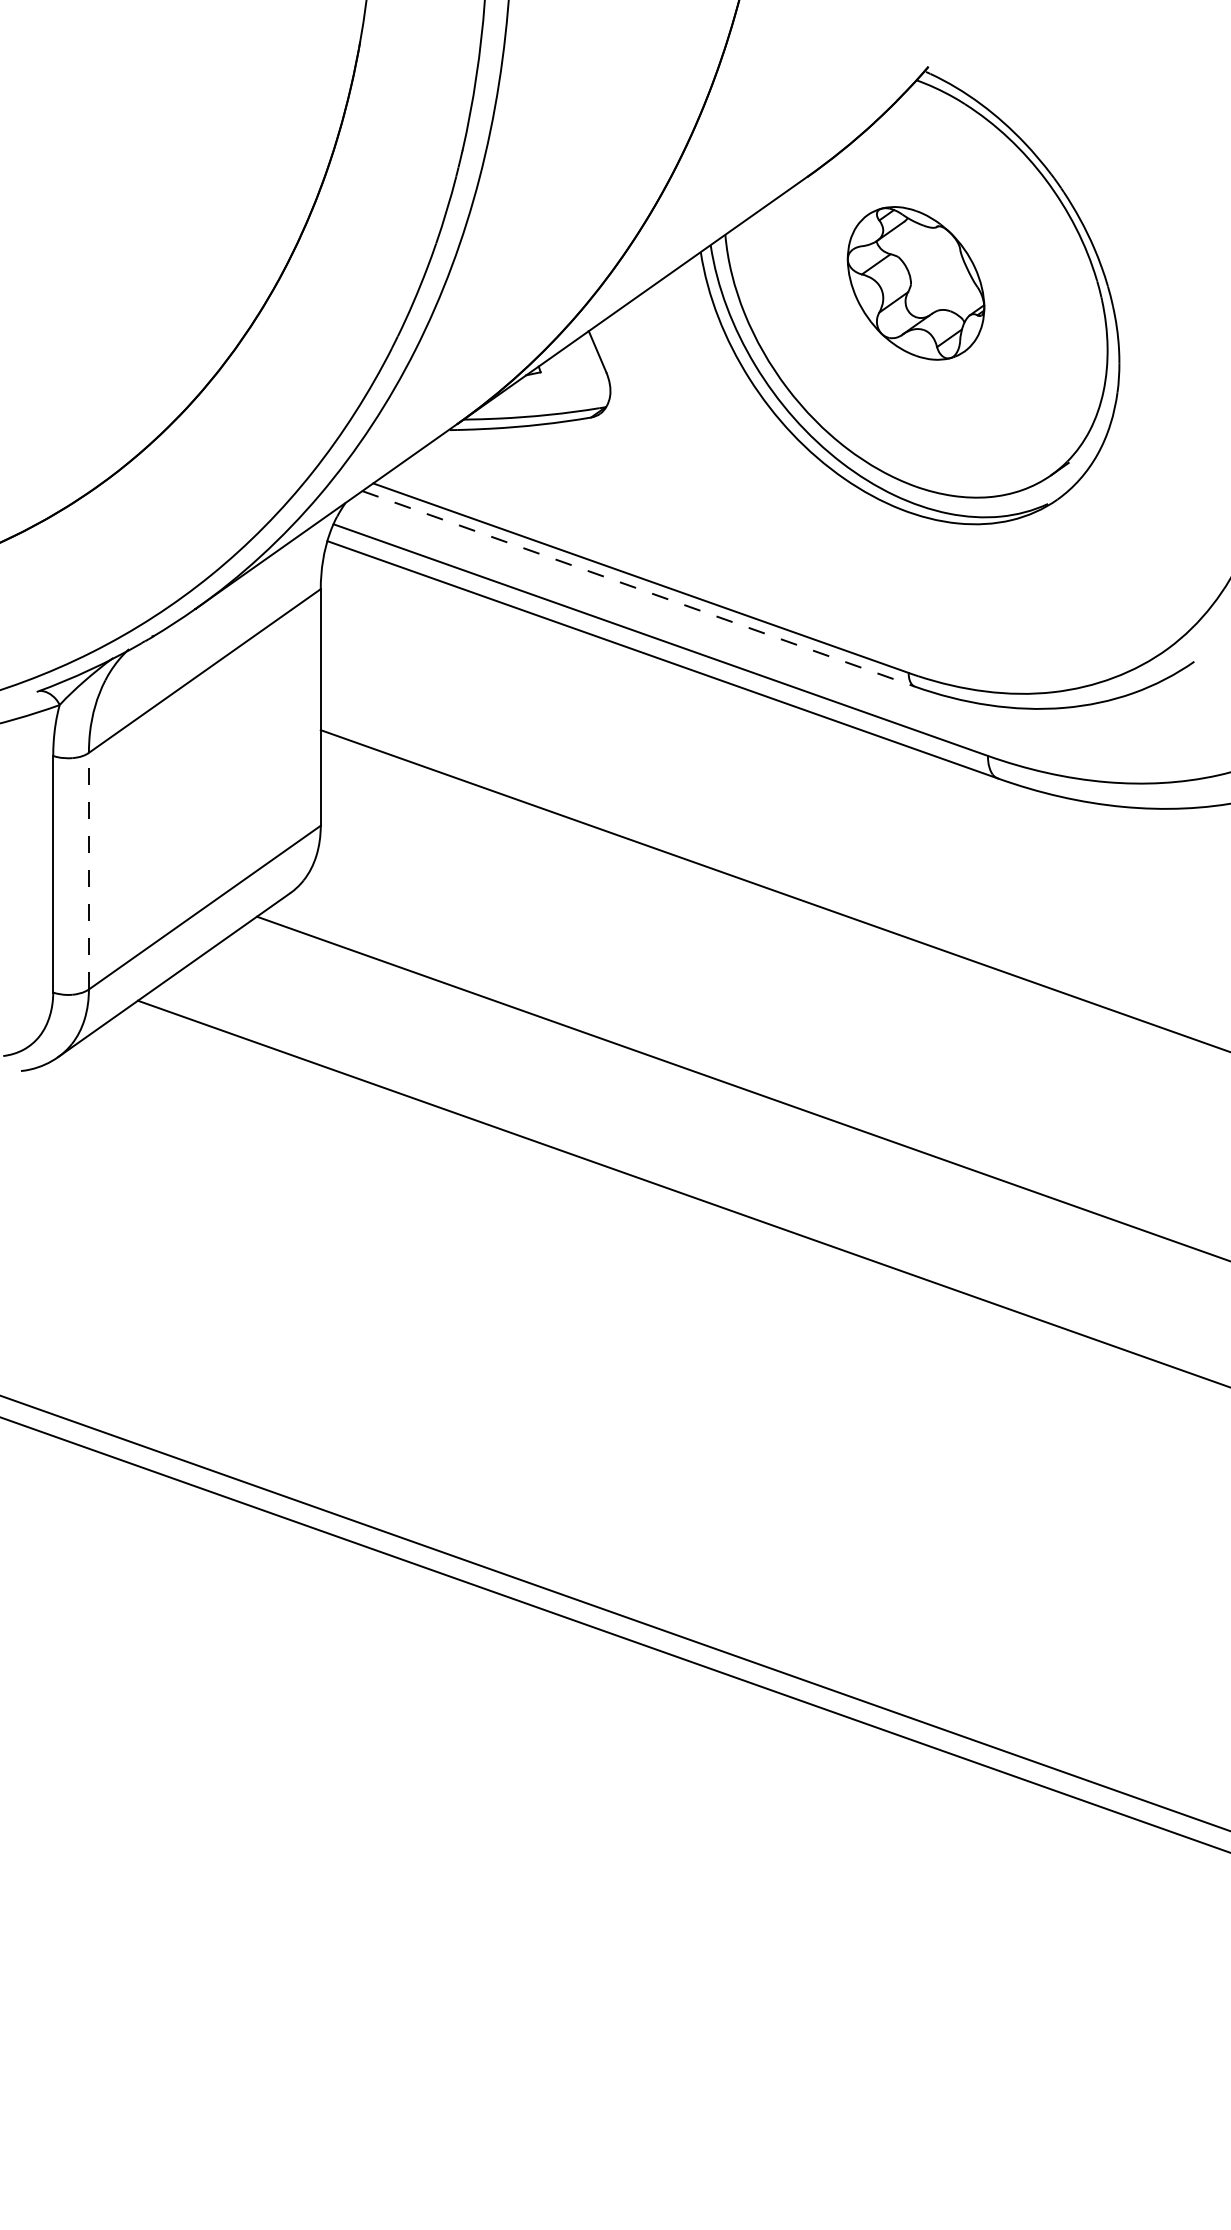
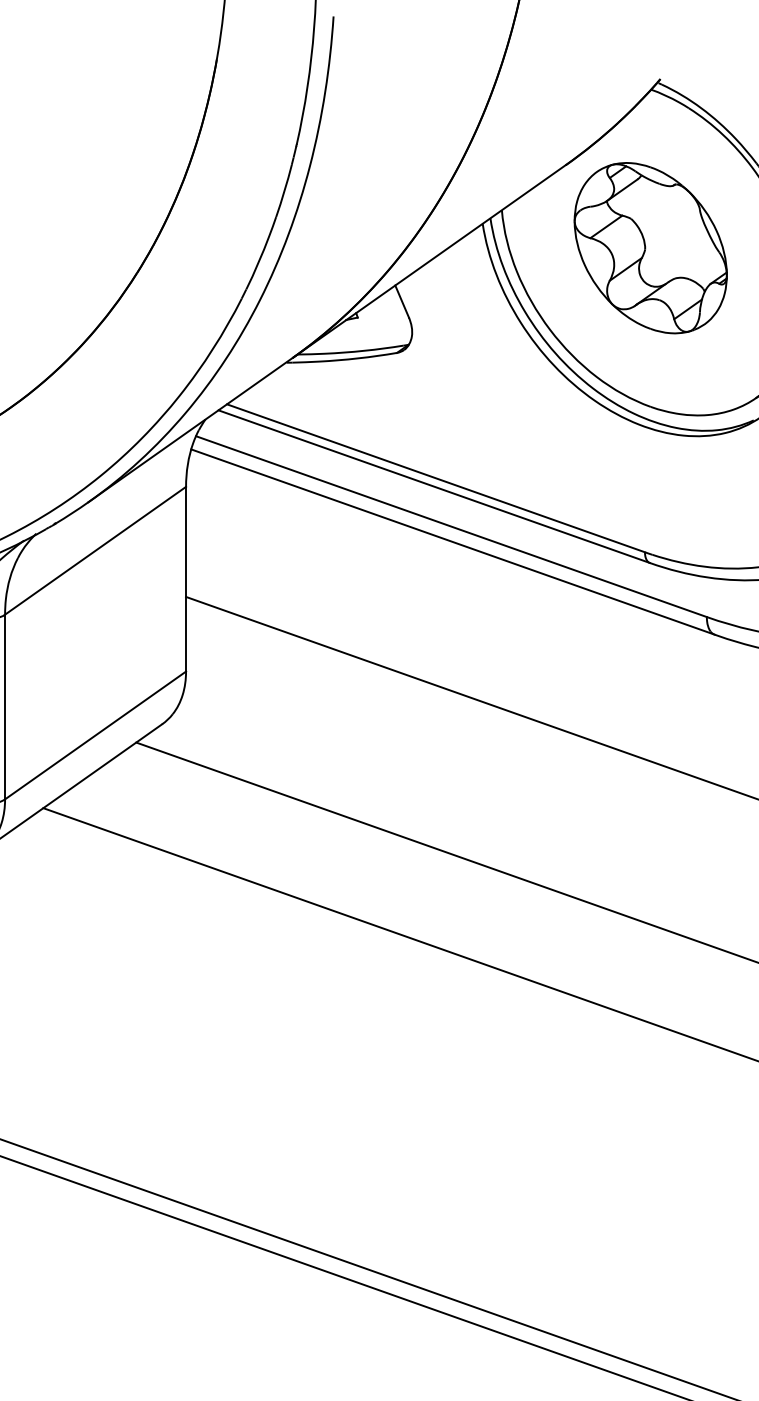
part: (915, 283) -> (650, 248), size x1.43
line: (639, 589) -> (434, 487), dashed -> solid
line: (88, 870) -> (4, 706), dashed -> solid

